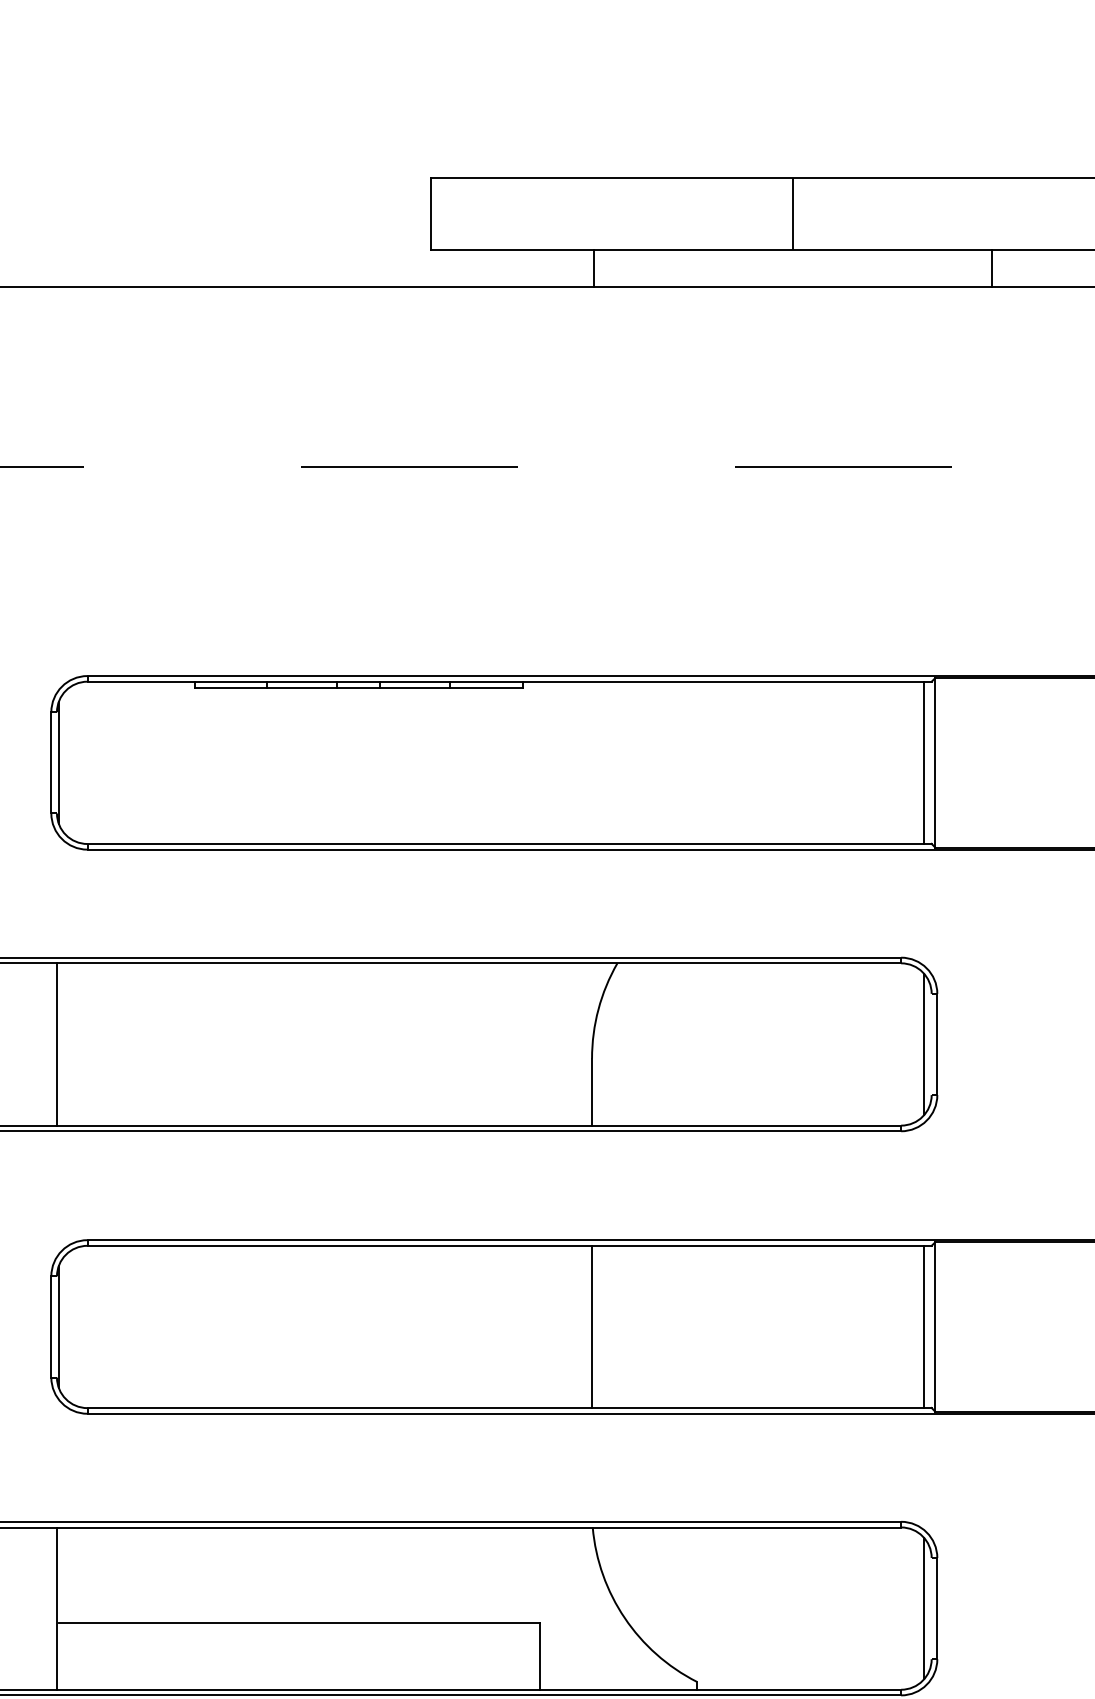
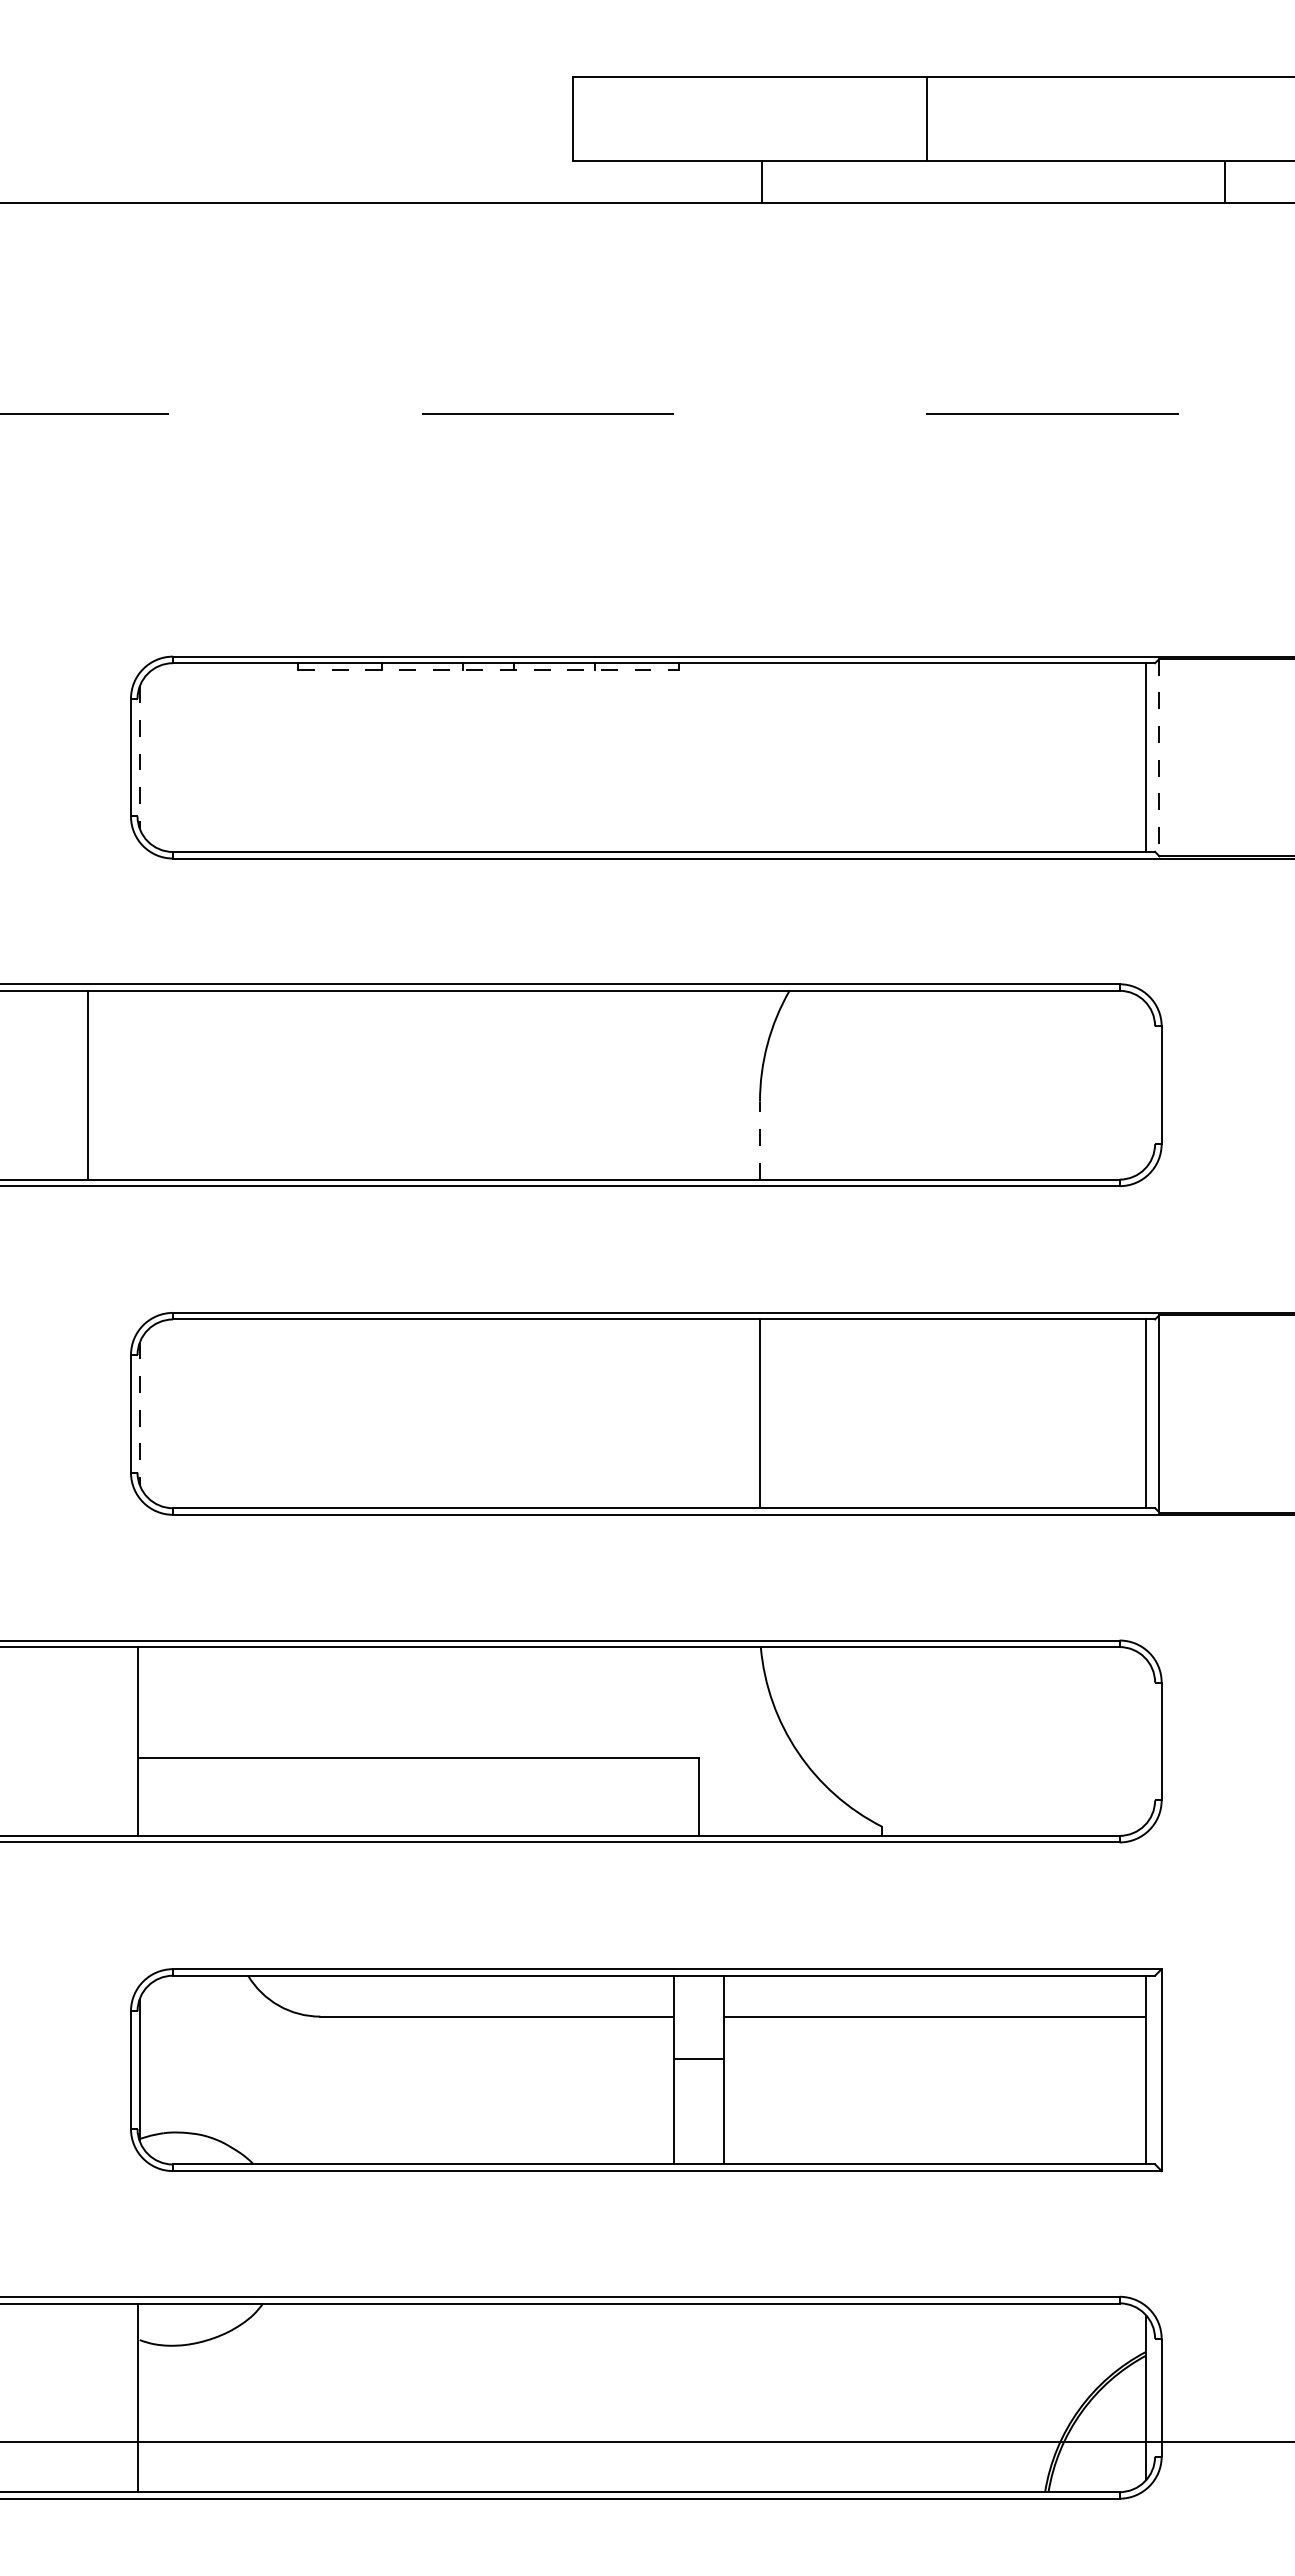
line: (792, 214) -> (927, 119), moved
line: (358, 687) -> (488, 670), solid -> dashed
line: (935, 762) -> (1159, 757), solid -> dashed
line: (58, 763) -> (139, 758), solid -> dashed
line: (56, 1043) -> (87, 1084), moved
line: (924, 1044) -> (1146, 1085), removed
line: (592, 1091) -> (760, 1140), solid -> dashed
line: (58, 1327) -> (139, 1414), solid -> dashed
line: (924, 1608) -> (1146, 1741), removed

